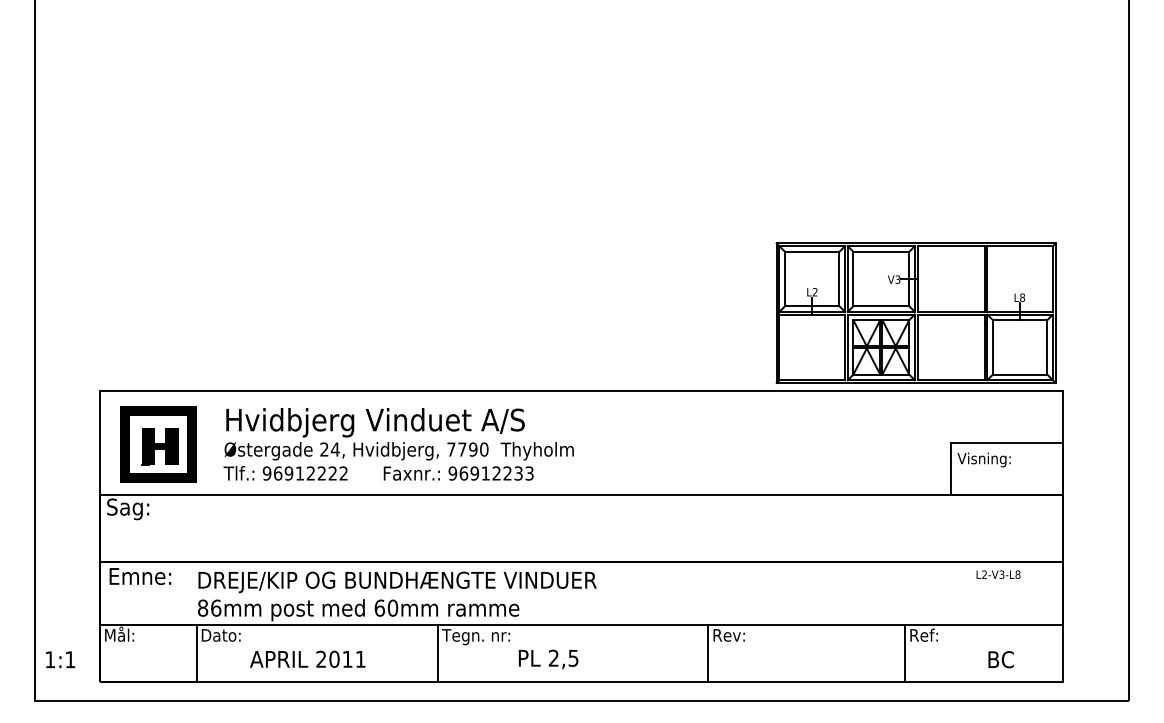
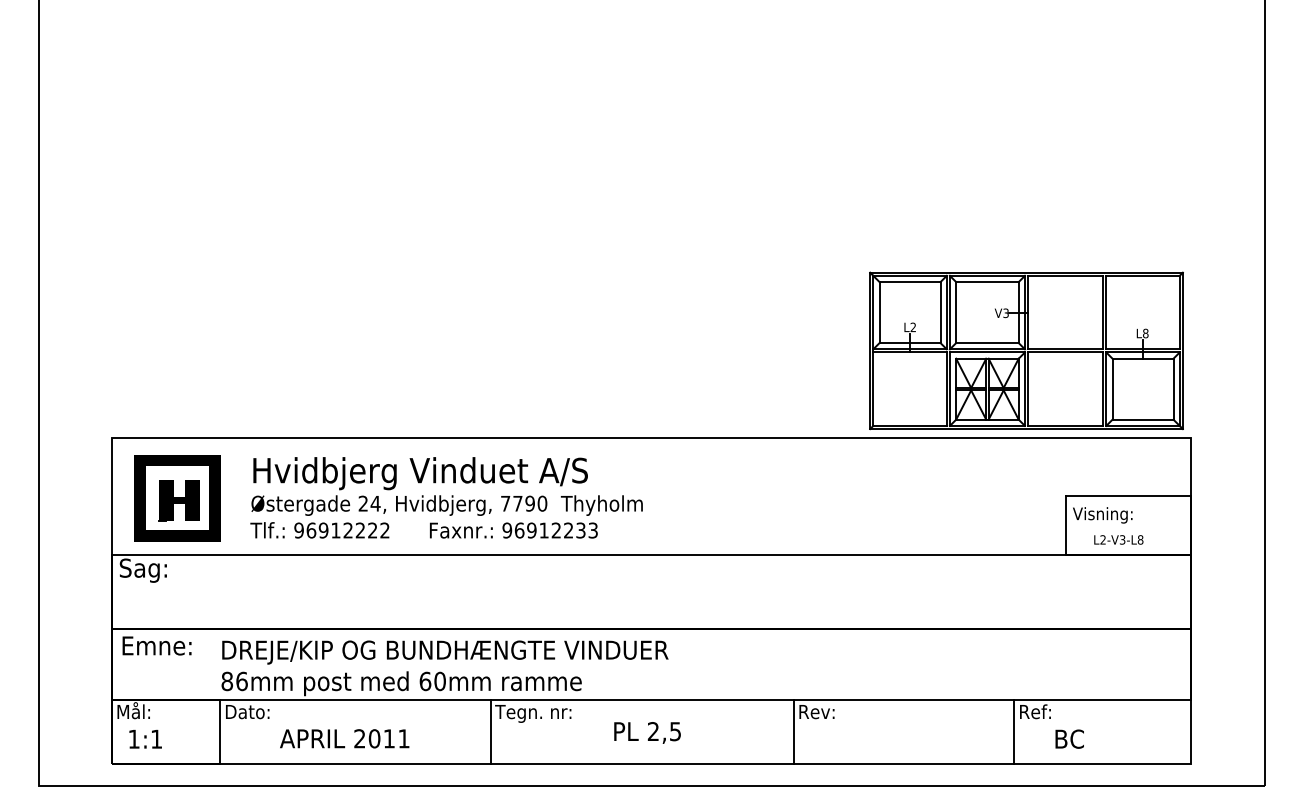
text: (998, 574) -> (1118, 539), moved
text: (60, 659) -> (145, 738), moved
text: (548, 659) -> (647, 732), moved
text: (1000, 659) -> (1069, 738), moved

